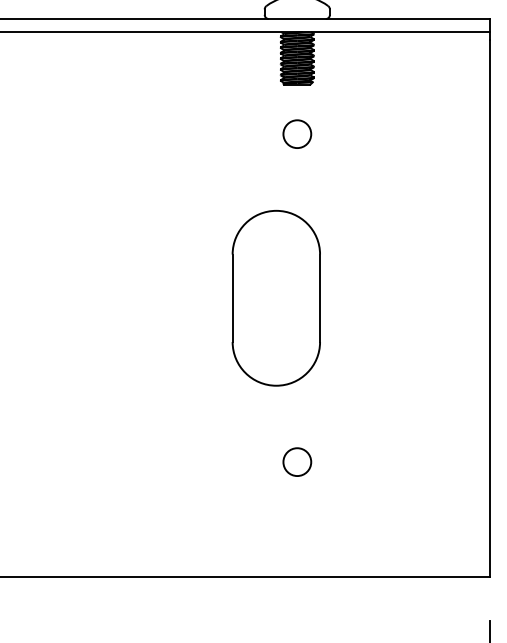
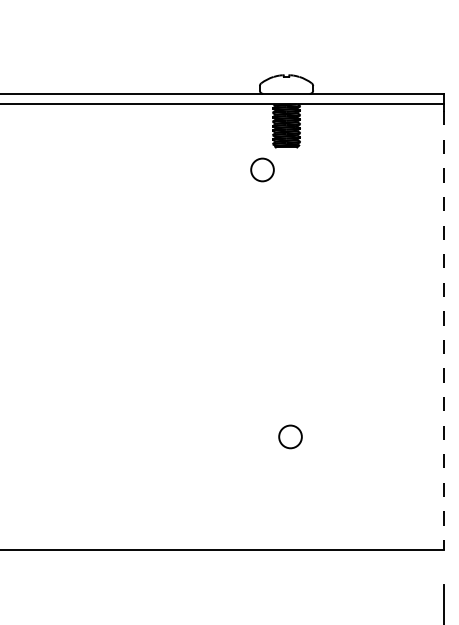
circle: (297, 133) -> (262, 169), moved
part: (275, 297) -> (268, 321), removed
line: (489, 308) -> (443, 330), solid -> dashed
circle: (297, 461) -> (290, 436), moved

